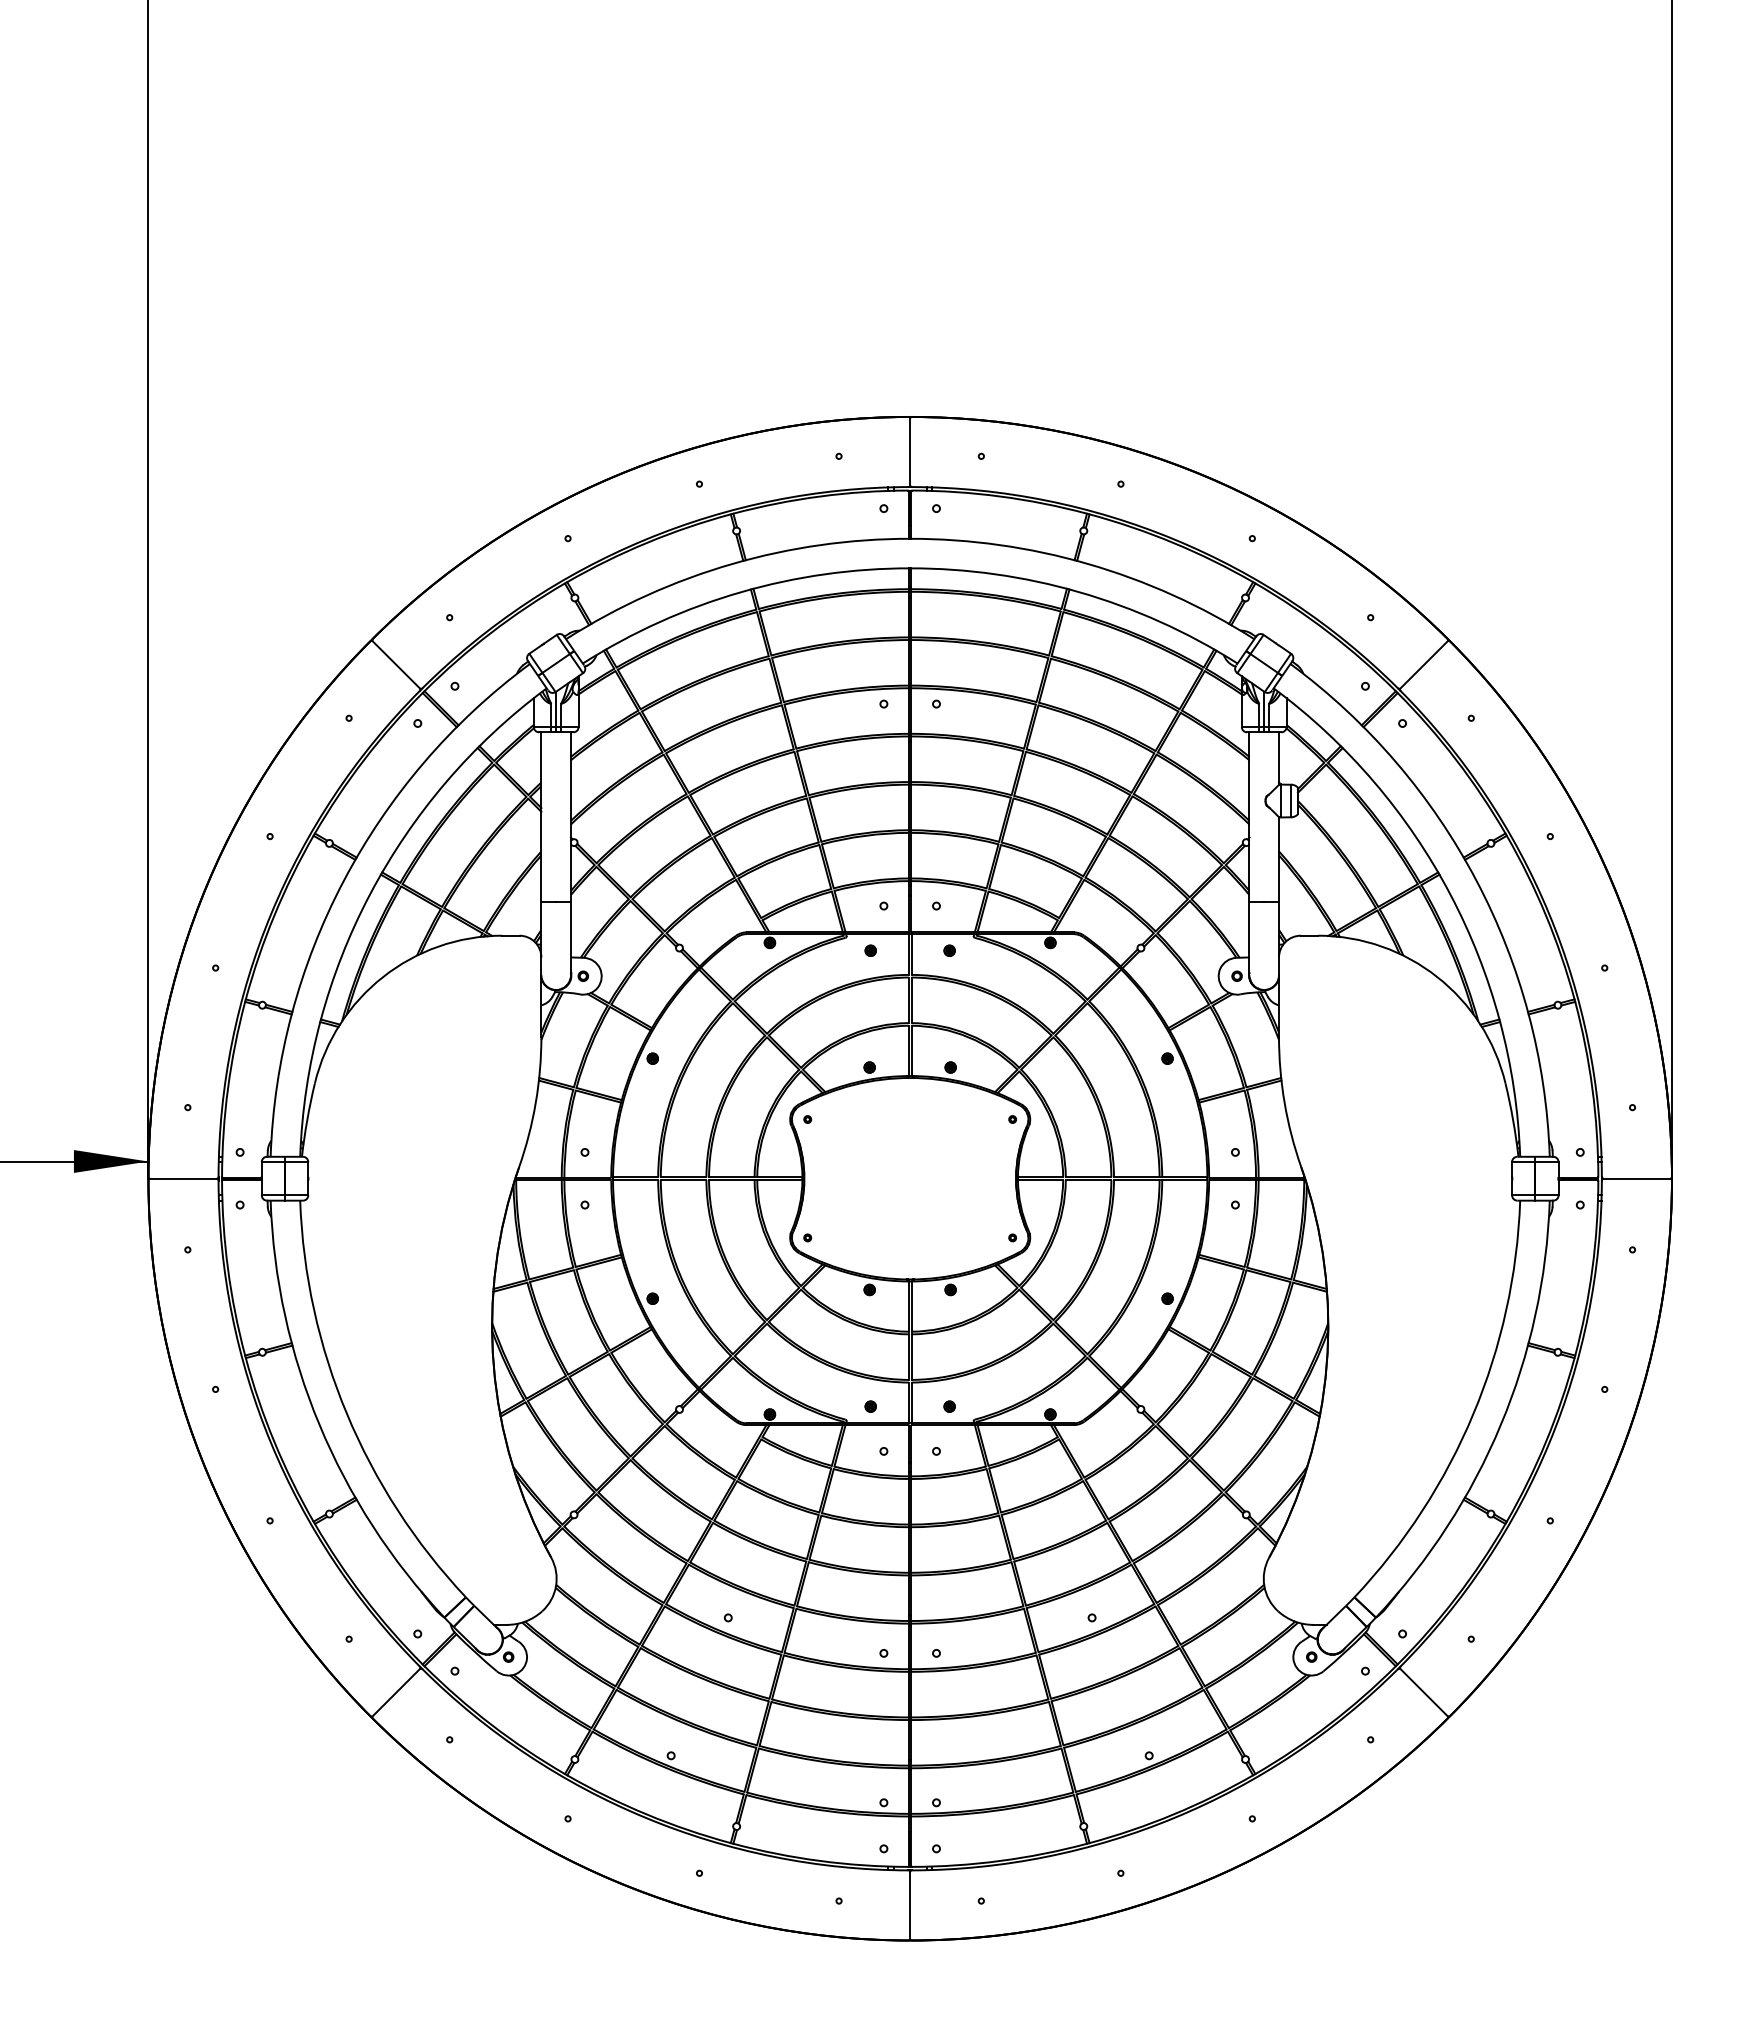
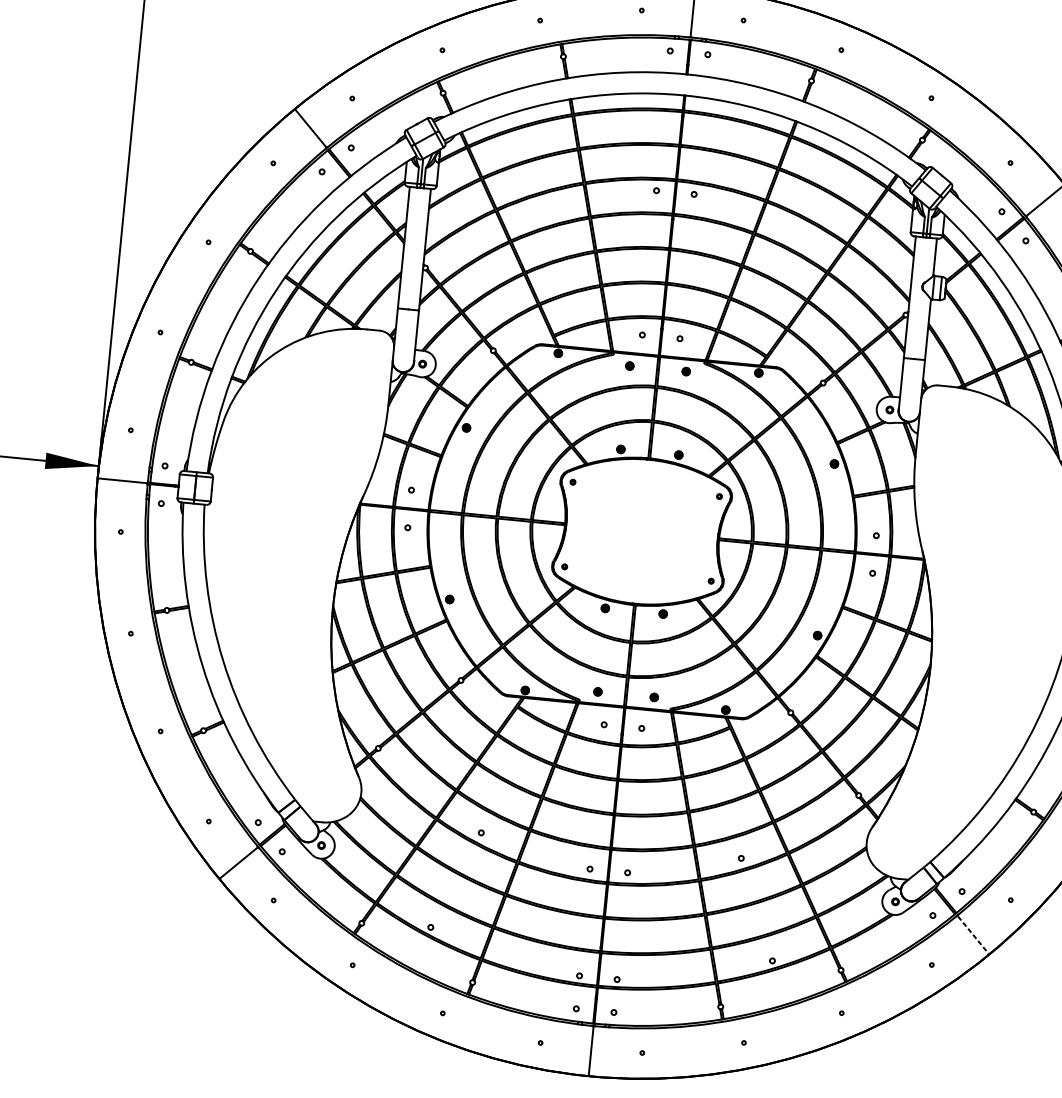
line: (1424, 1692) -> (973, 934), solid -> dashed

